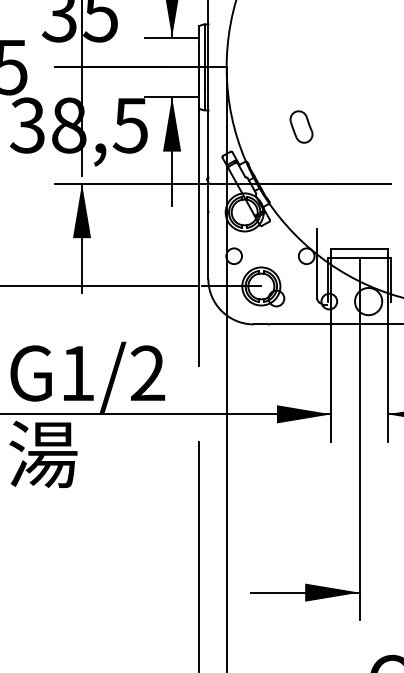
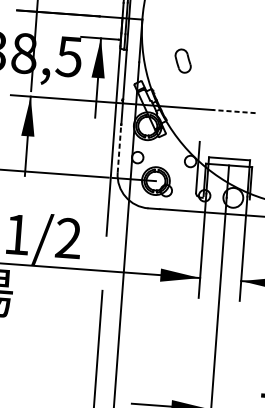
part: (301, 126) -> (183, 60), moved
line: (360, 183) -> (233, 111), solid -> dashed
line: (208, 246) -> (119, 149), solid -> dashed

